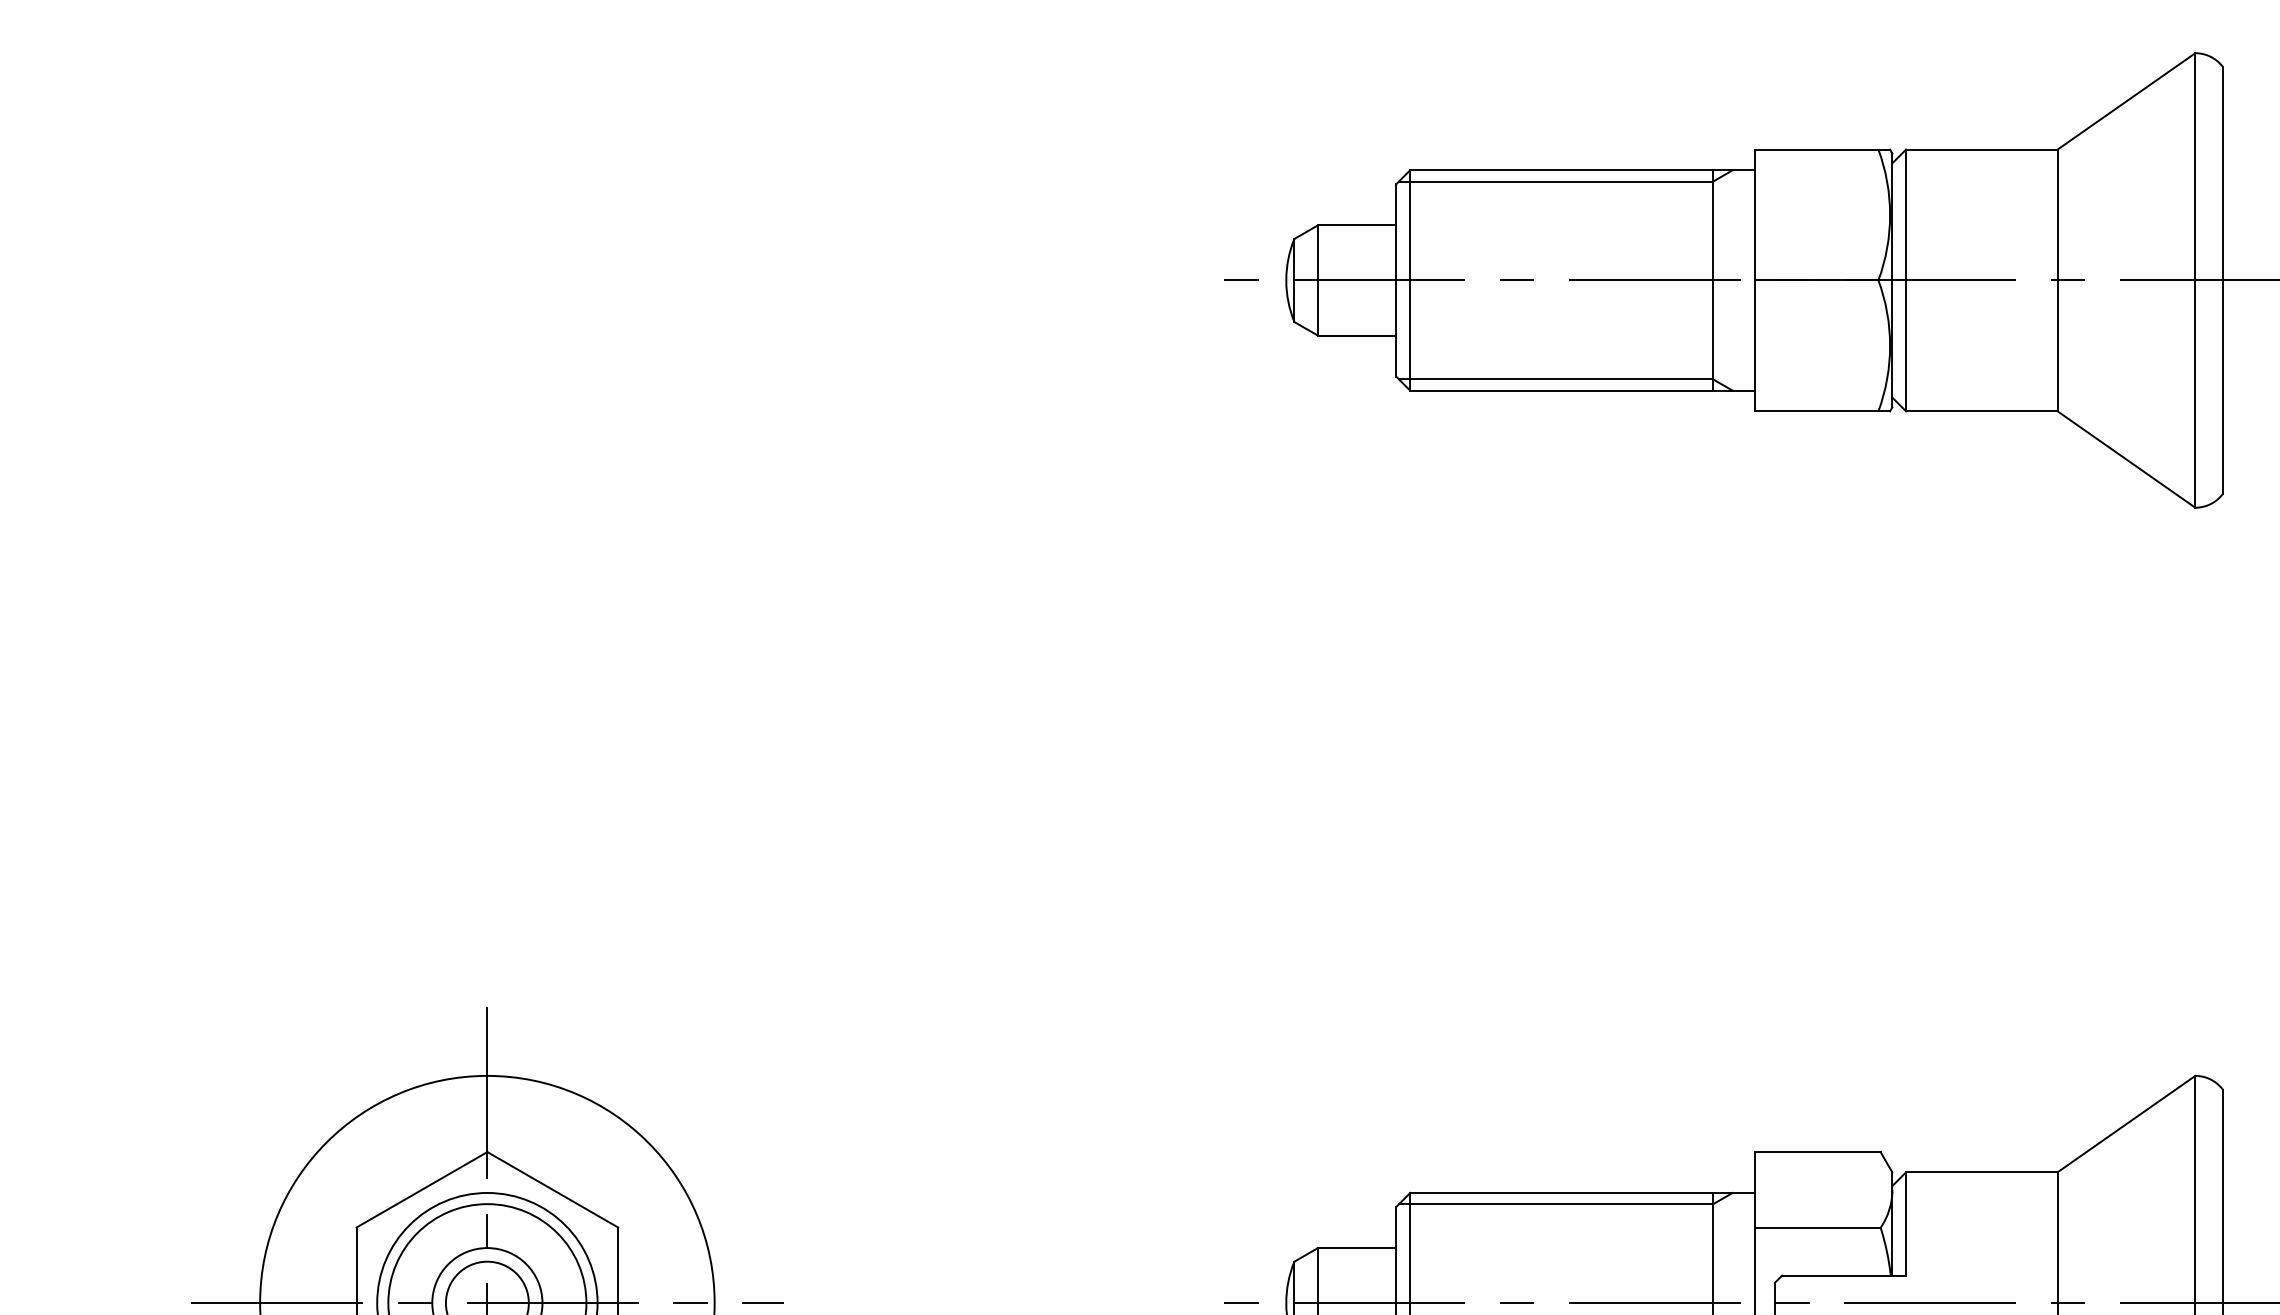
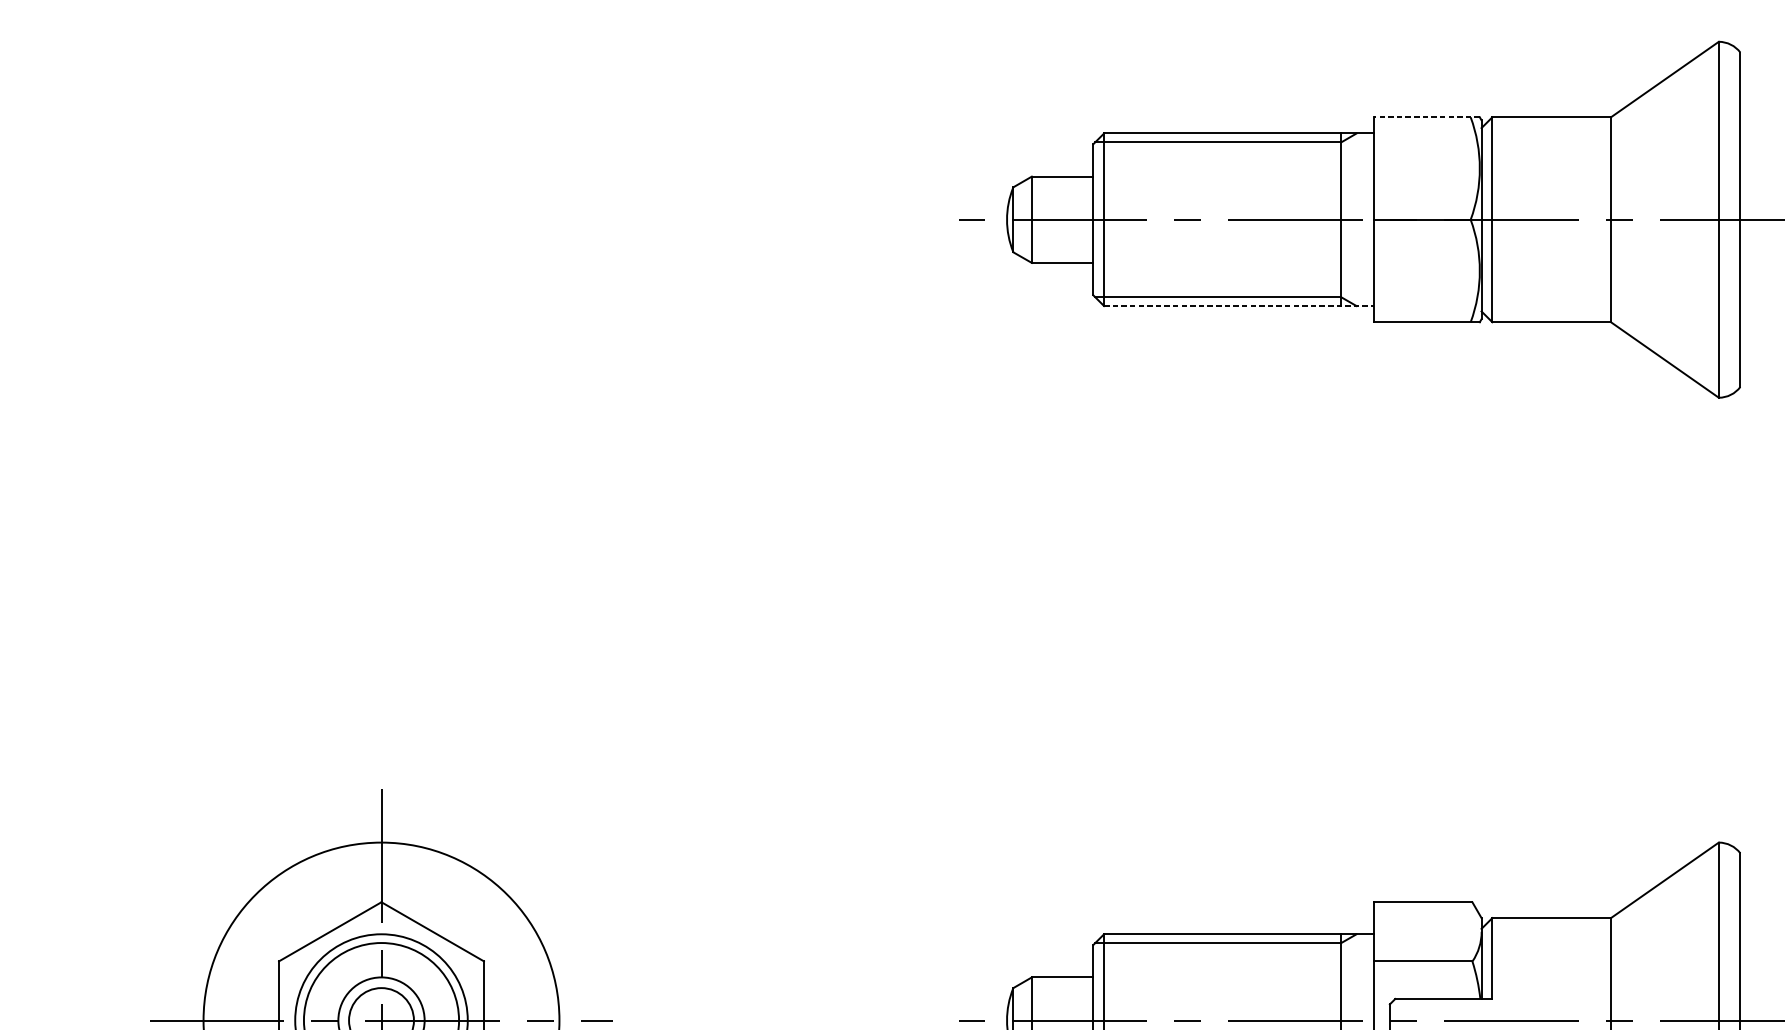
line: (1822, 149) -> (1426, 117), solid -> dashed
line: (1582, 390) -> (1238, 305), solid -> dashed

